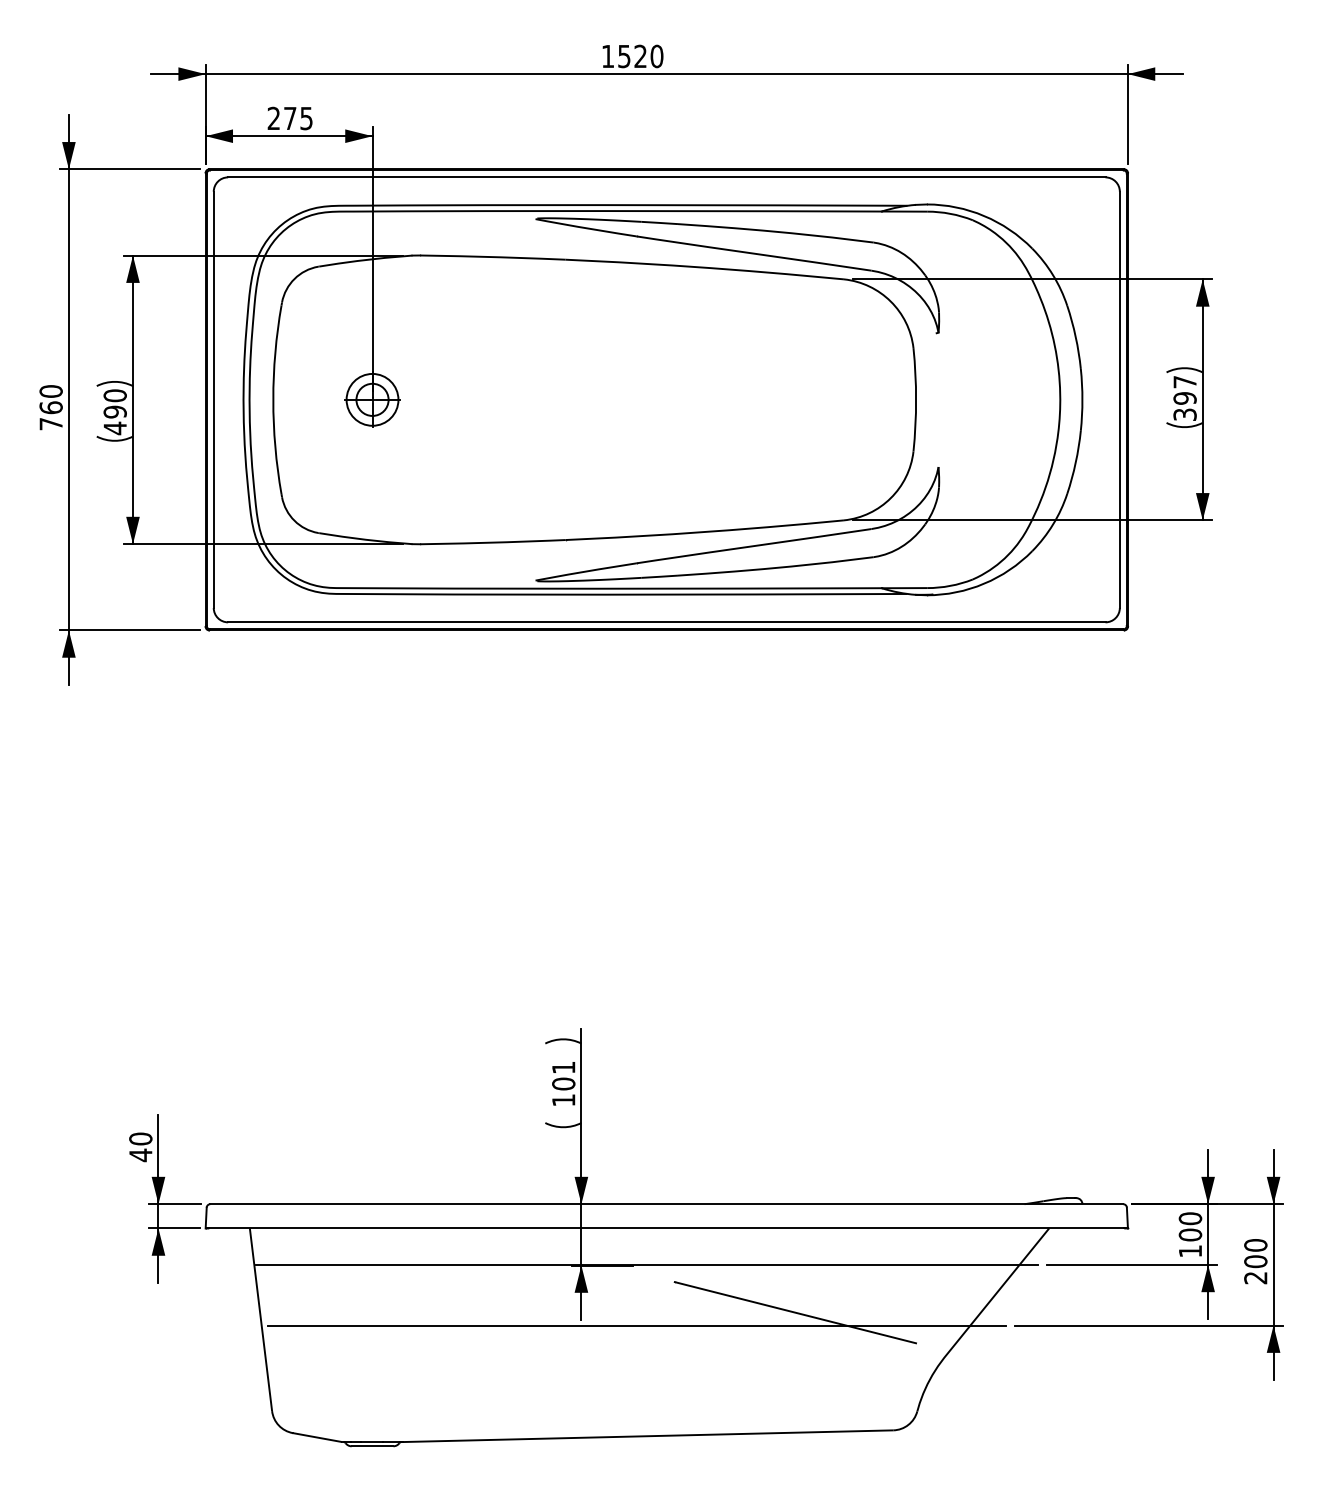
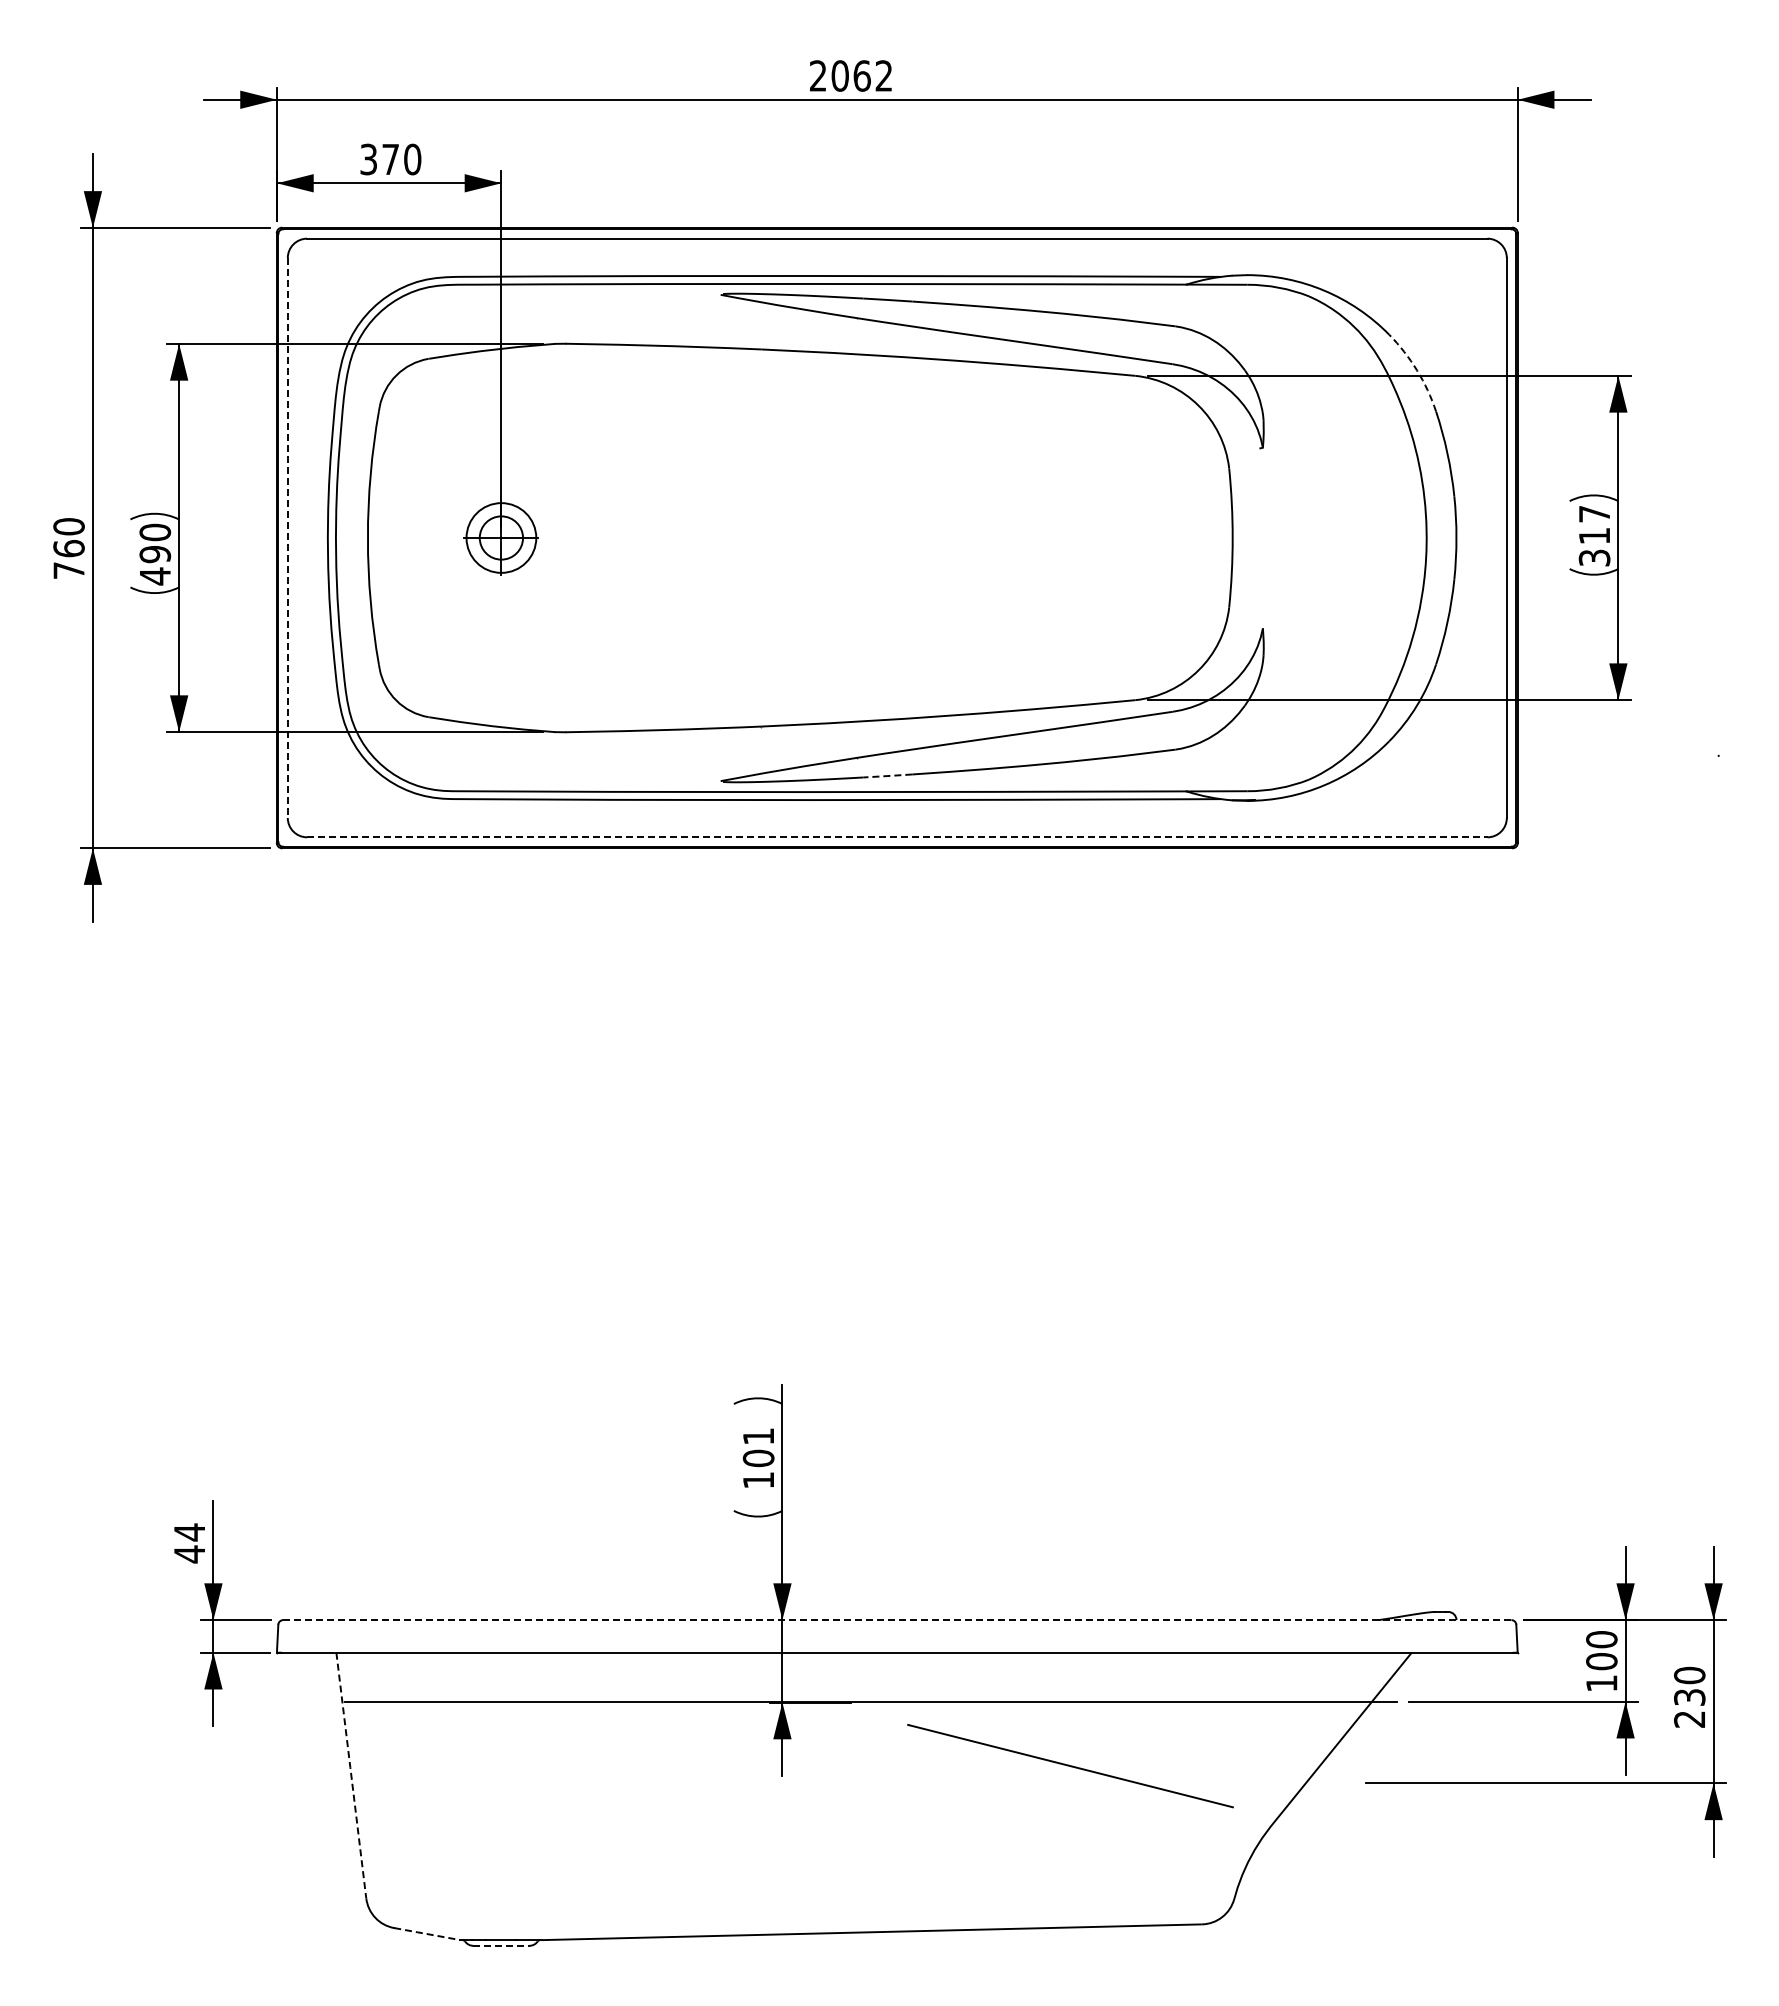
text: (632, 56) -> (851, 75), 1520 -> 2062
text: (290, 118) -> (390, 159), 275 -> 370
arc: (1053, 275) -> (1417, 370), solid -> dashed
text: (1185, 398) -> (1594, 535), 397 -> 317
line: (213, 400) -> (287, 538), solid -> dashed
line: (659, 577) -> (887, 776), solid -> dashed
line: (666, 622) -> (897, 837), solid -> dashed
text: (140, 1139) -> (189, 1532), 40 -> 44
line: (666, 1204) -> (897, 1620), solid -> dashed
text: (1255, 1261) -> (1689, 1697), 200 -> 230
line: (261, 1319) -> (351, 1775), solid -> dashed
line: (637, 1325) -> (857, 1783), removed
line: (317, 1437) -> (427, 1934), solid -> dashed
line: (372, 1446) -> (501, 1945), solid -> dashed

